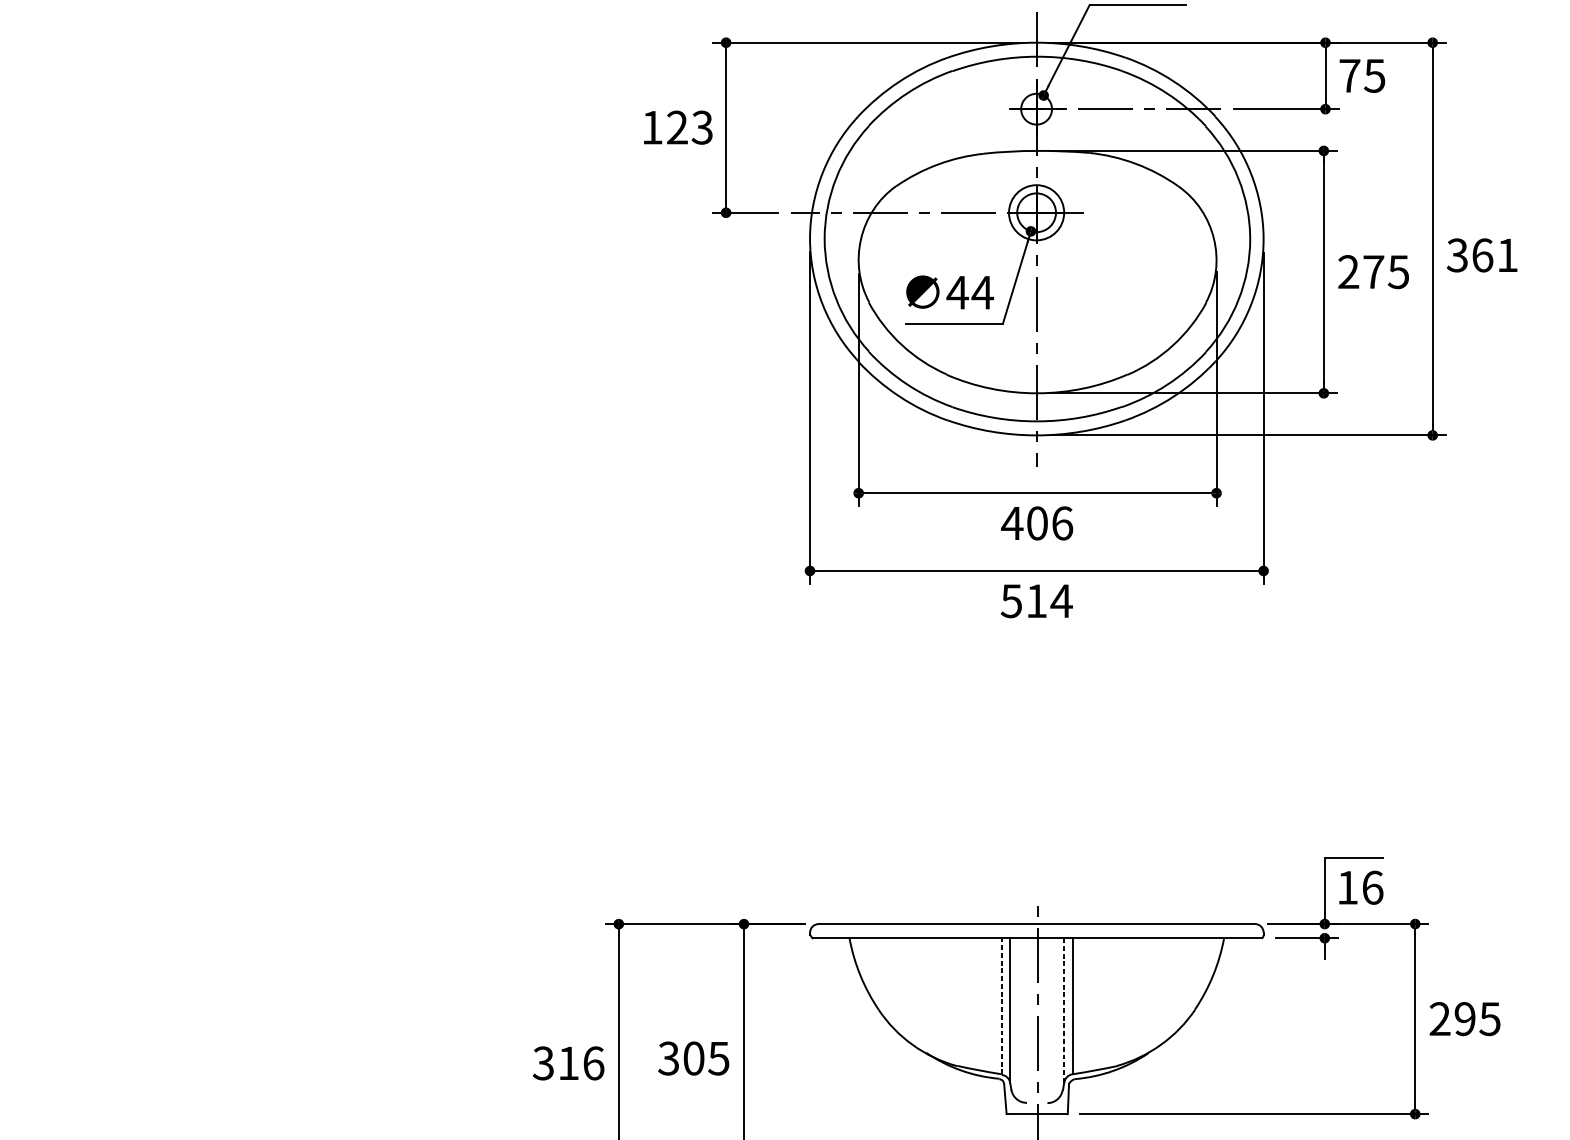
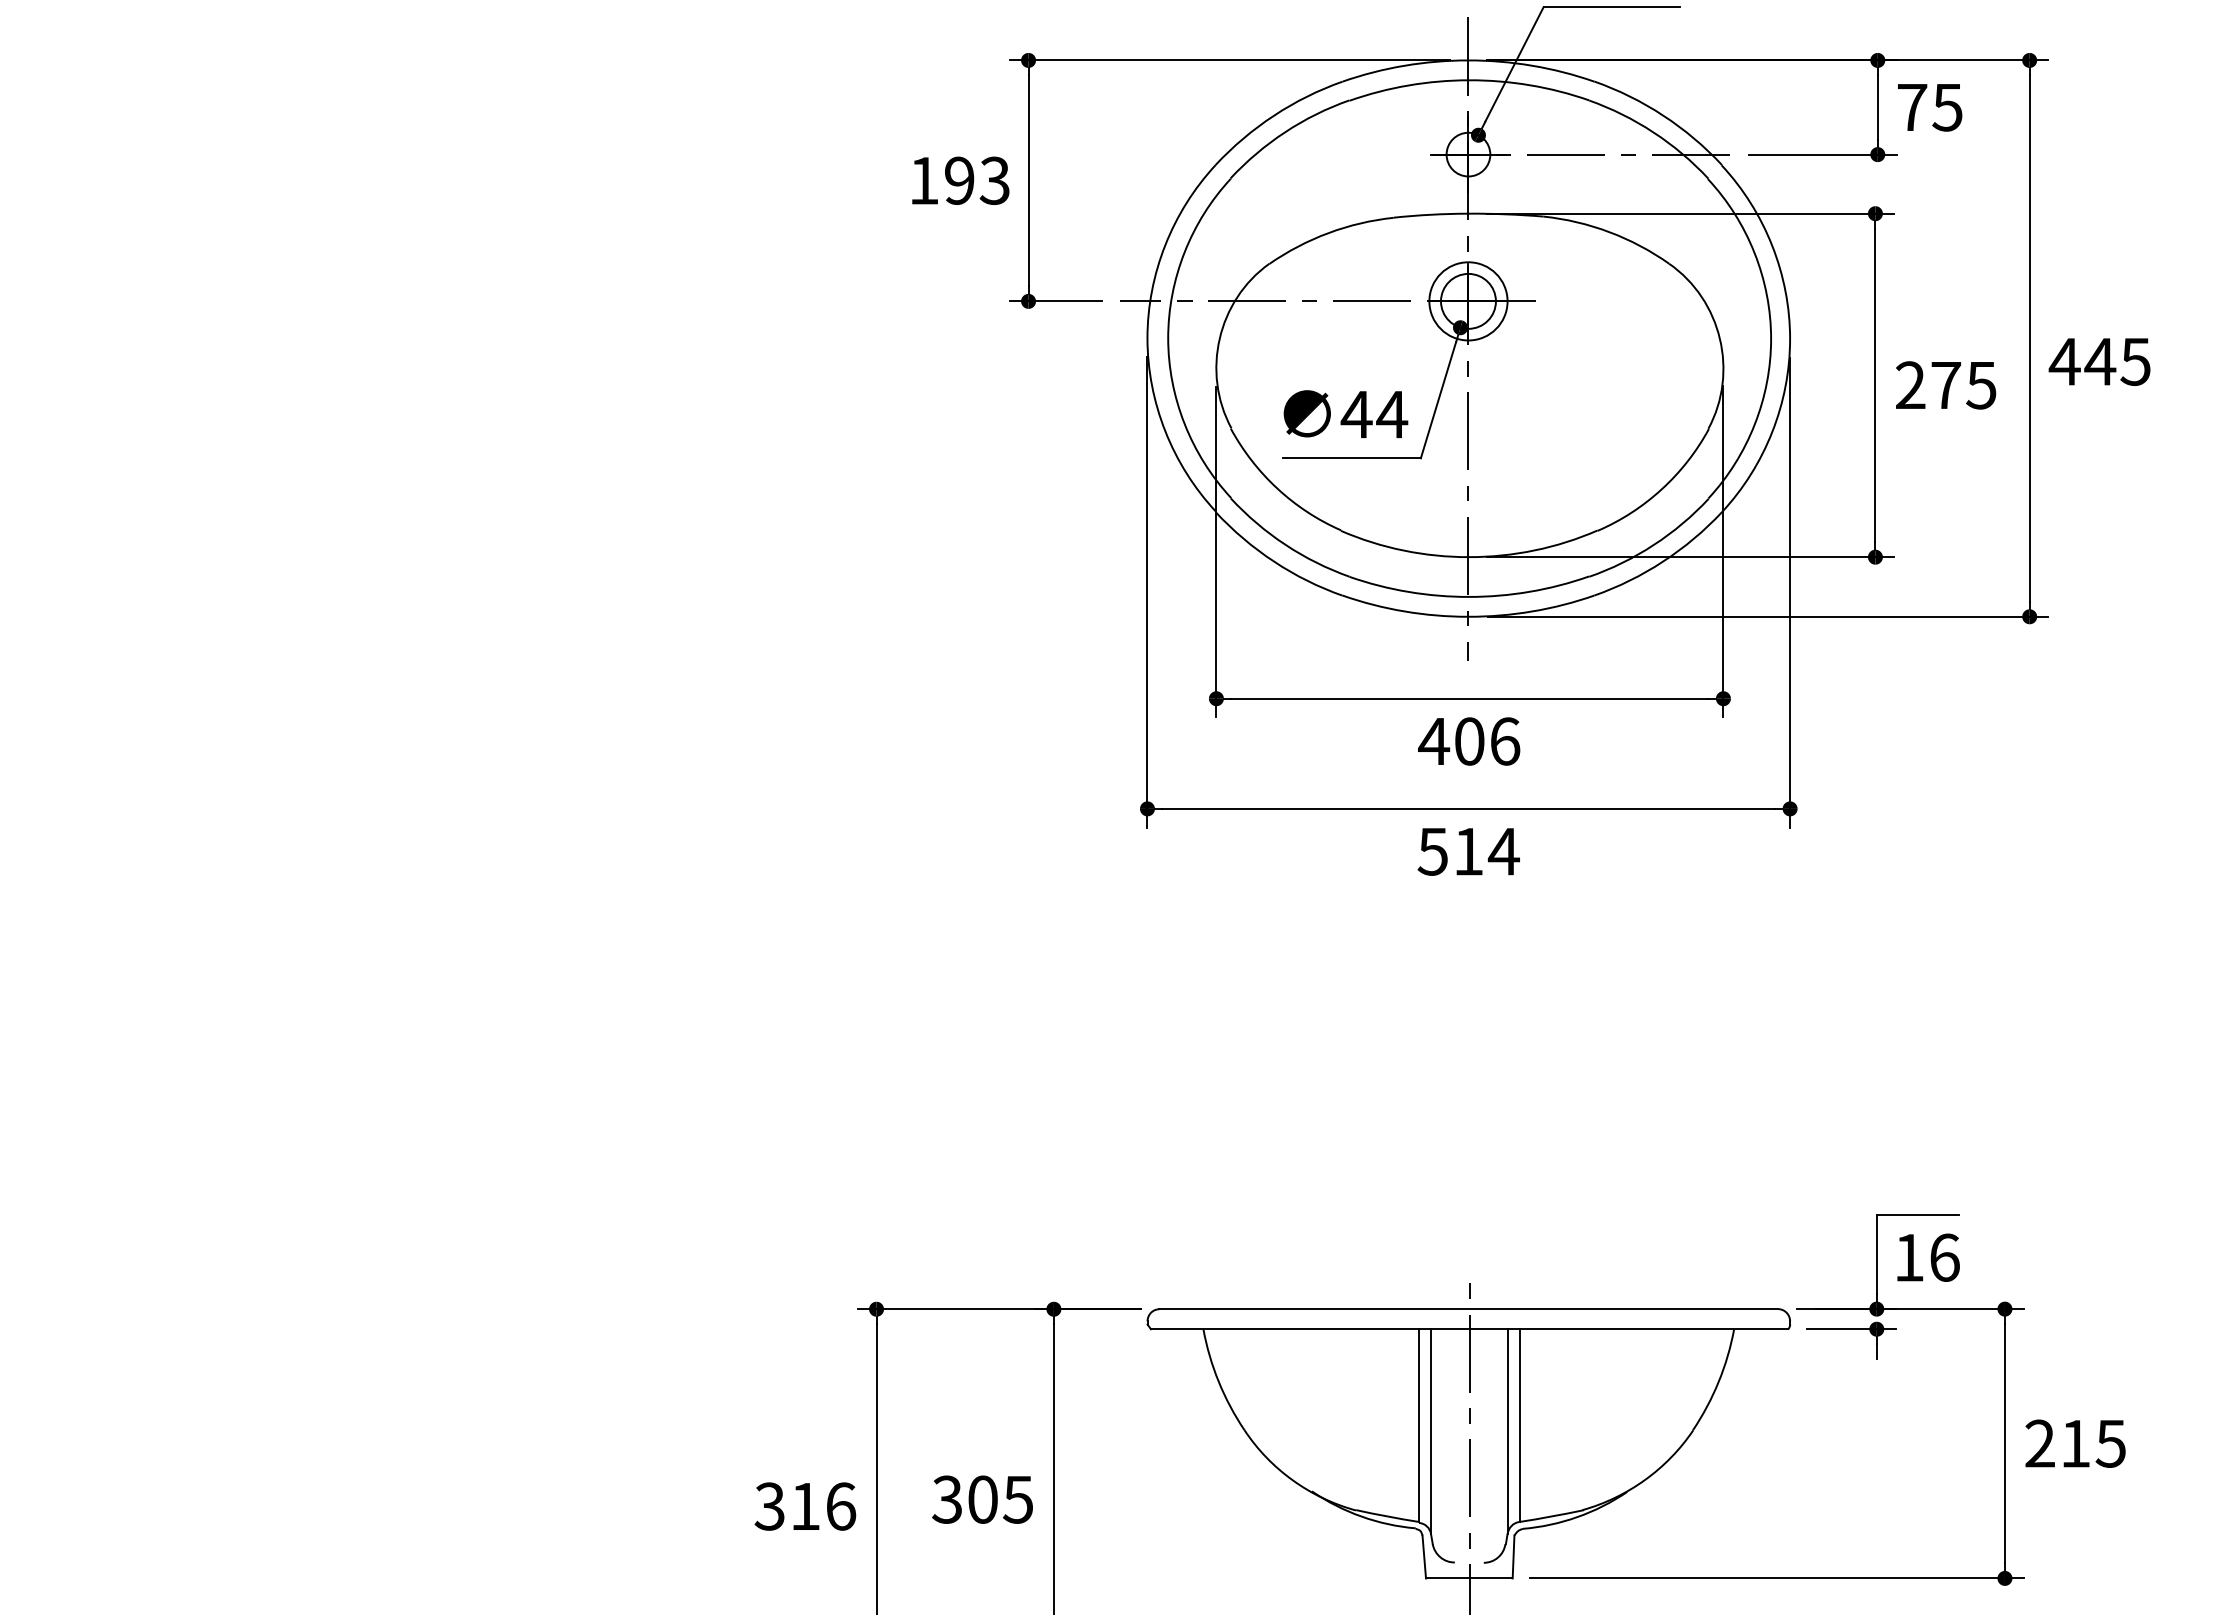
text: (677, 127) -> (959, 180), 123 -> 193
text: (1481, 255) -> (2099, 361), 361 -> 445
line: (1002, 1006) -> (1419, 1425), dashed -> solid
line: (1064, 1010) -> (1507, 1431), dashed -> solid
text: (1465, 1018) -> (2075, 1443), 295 -> 215

